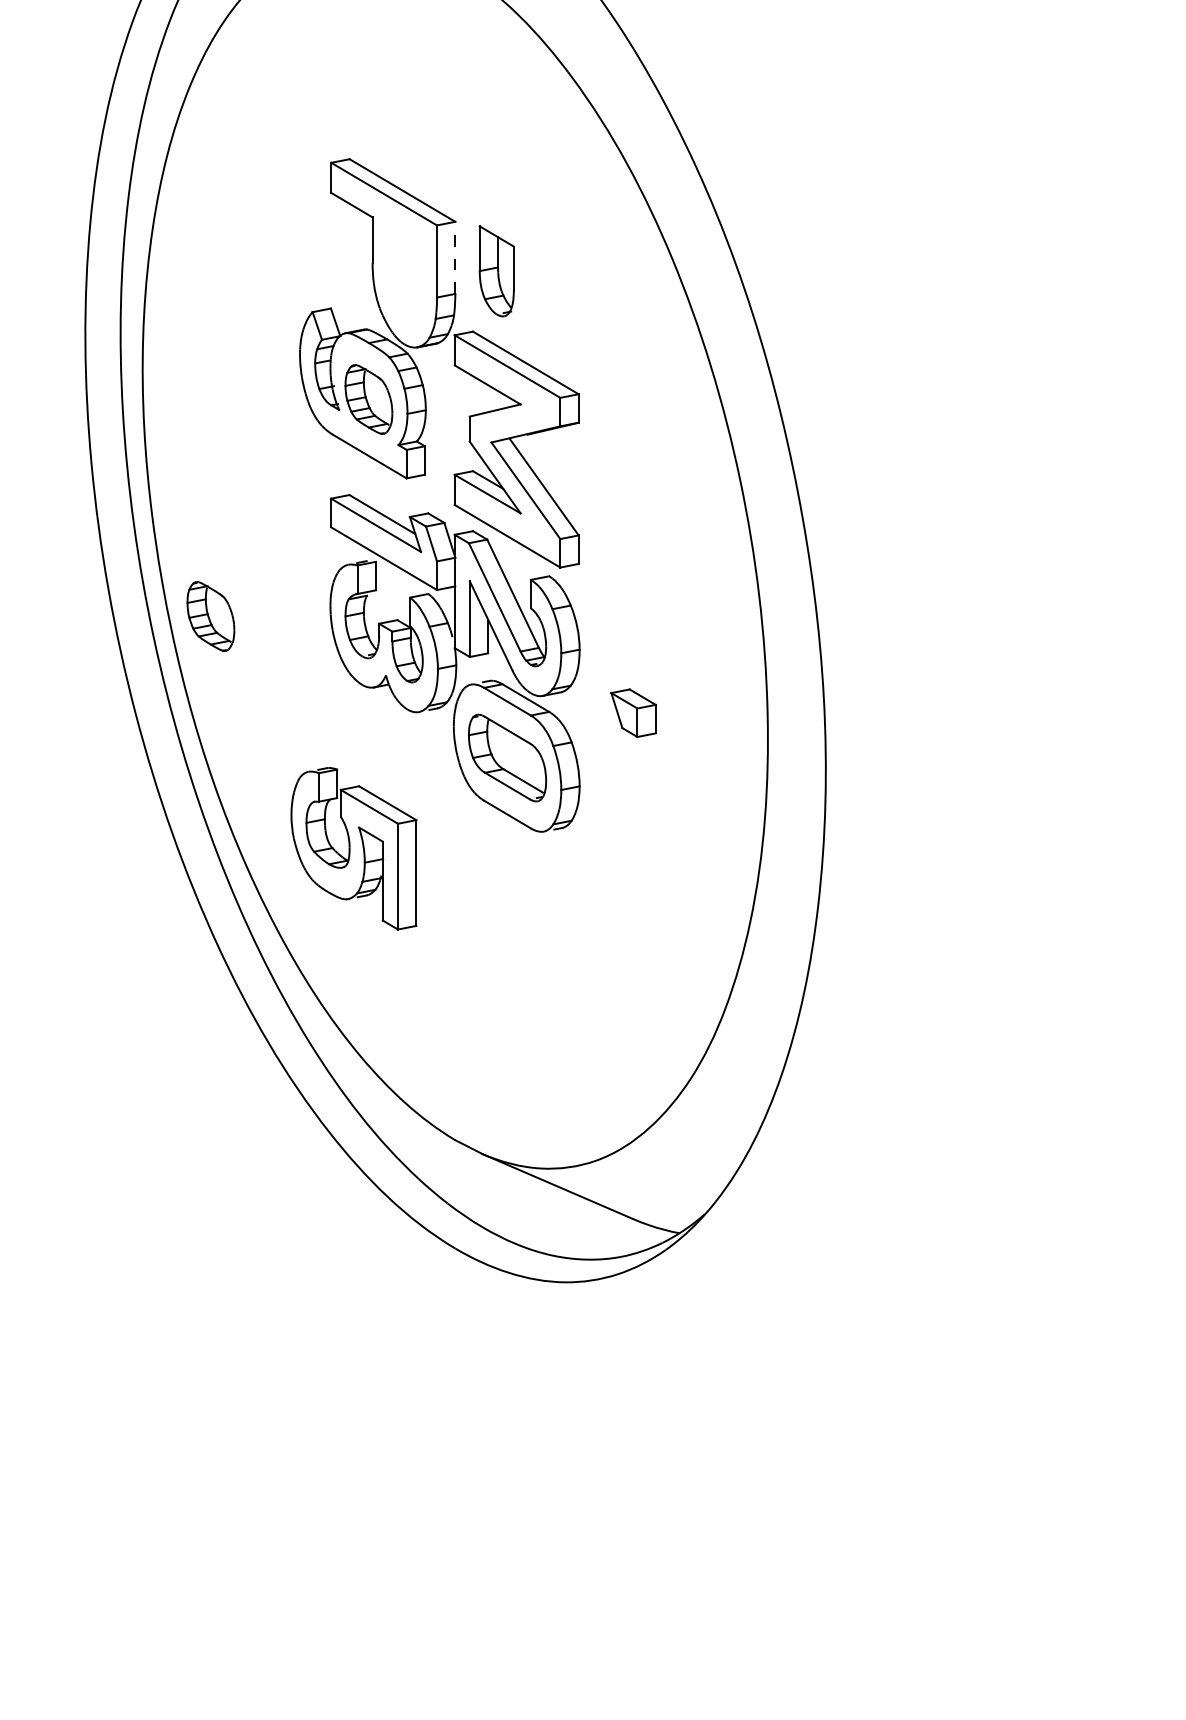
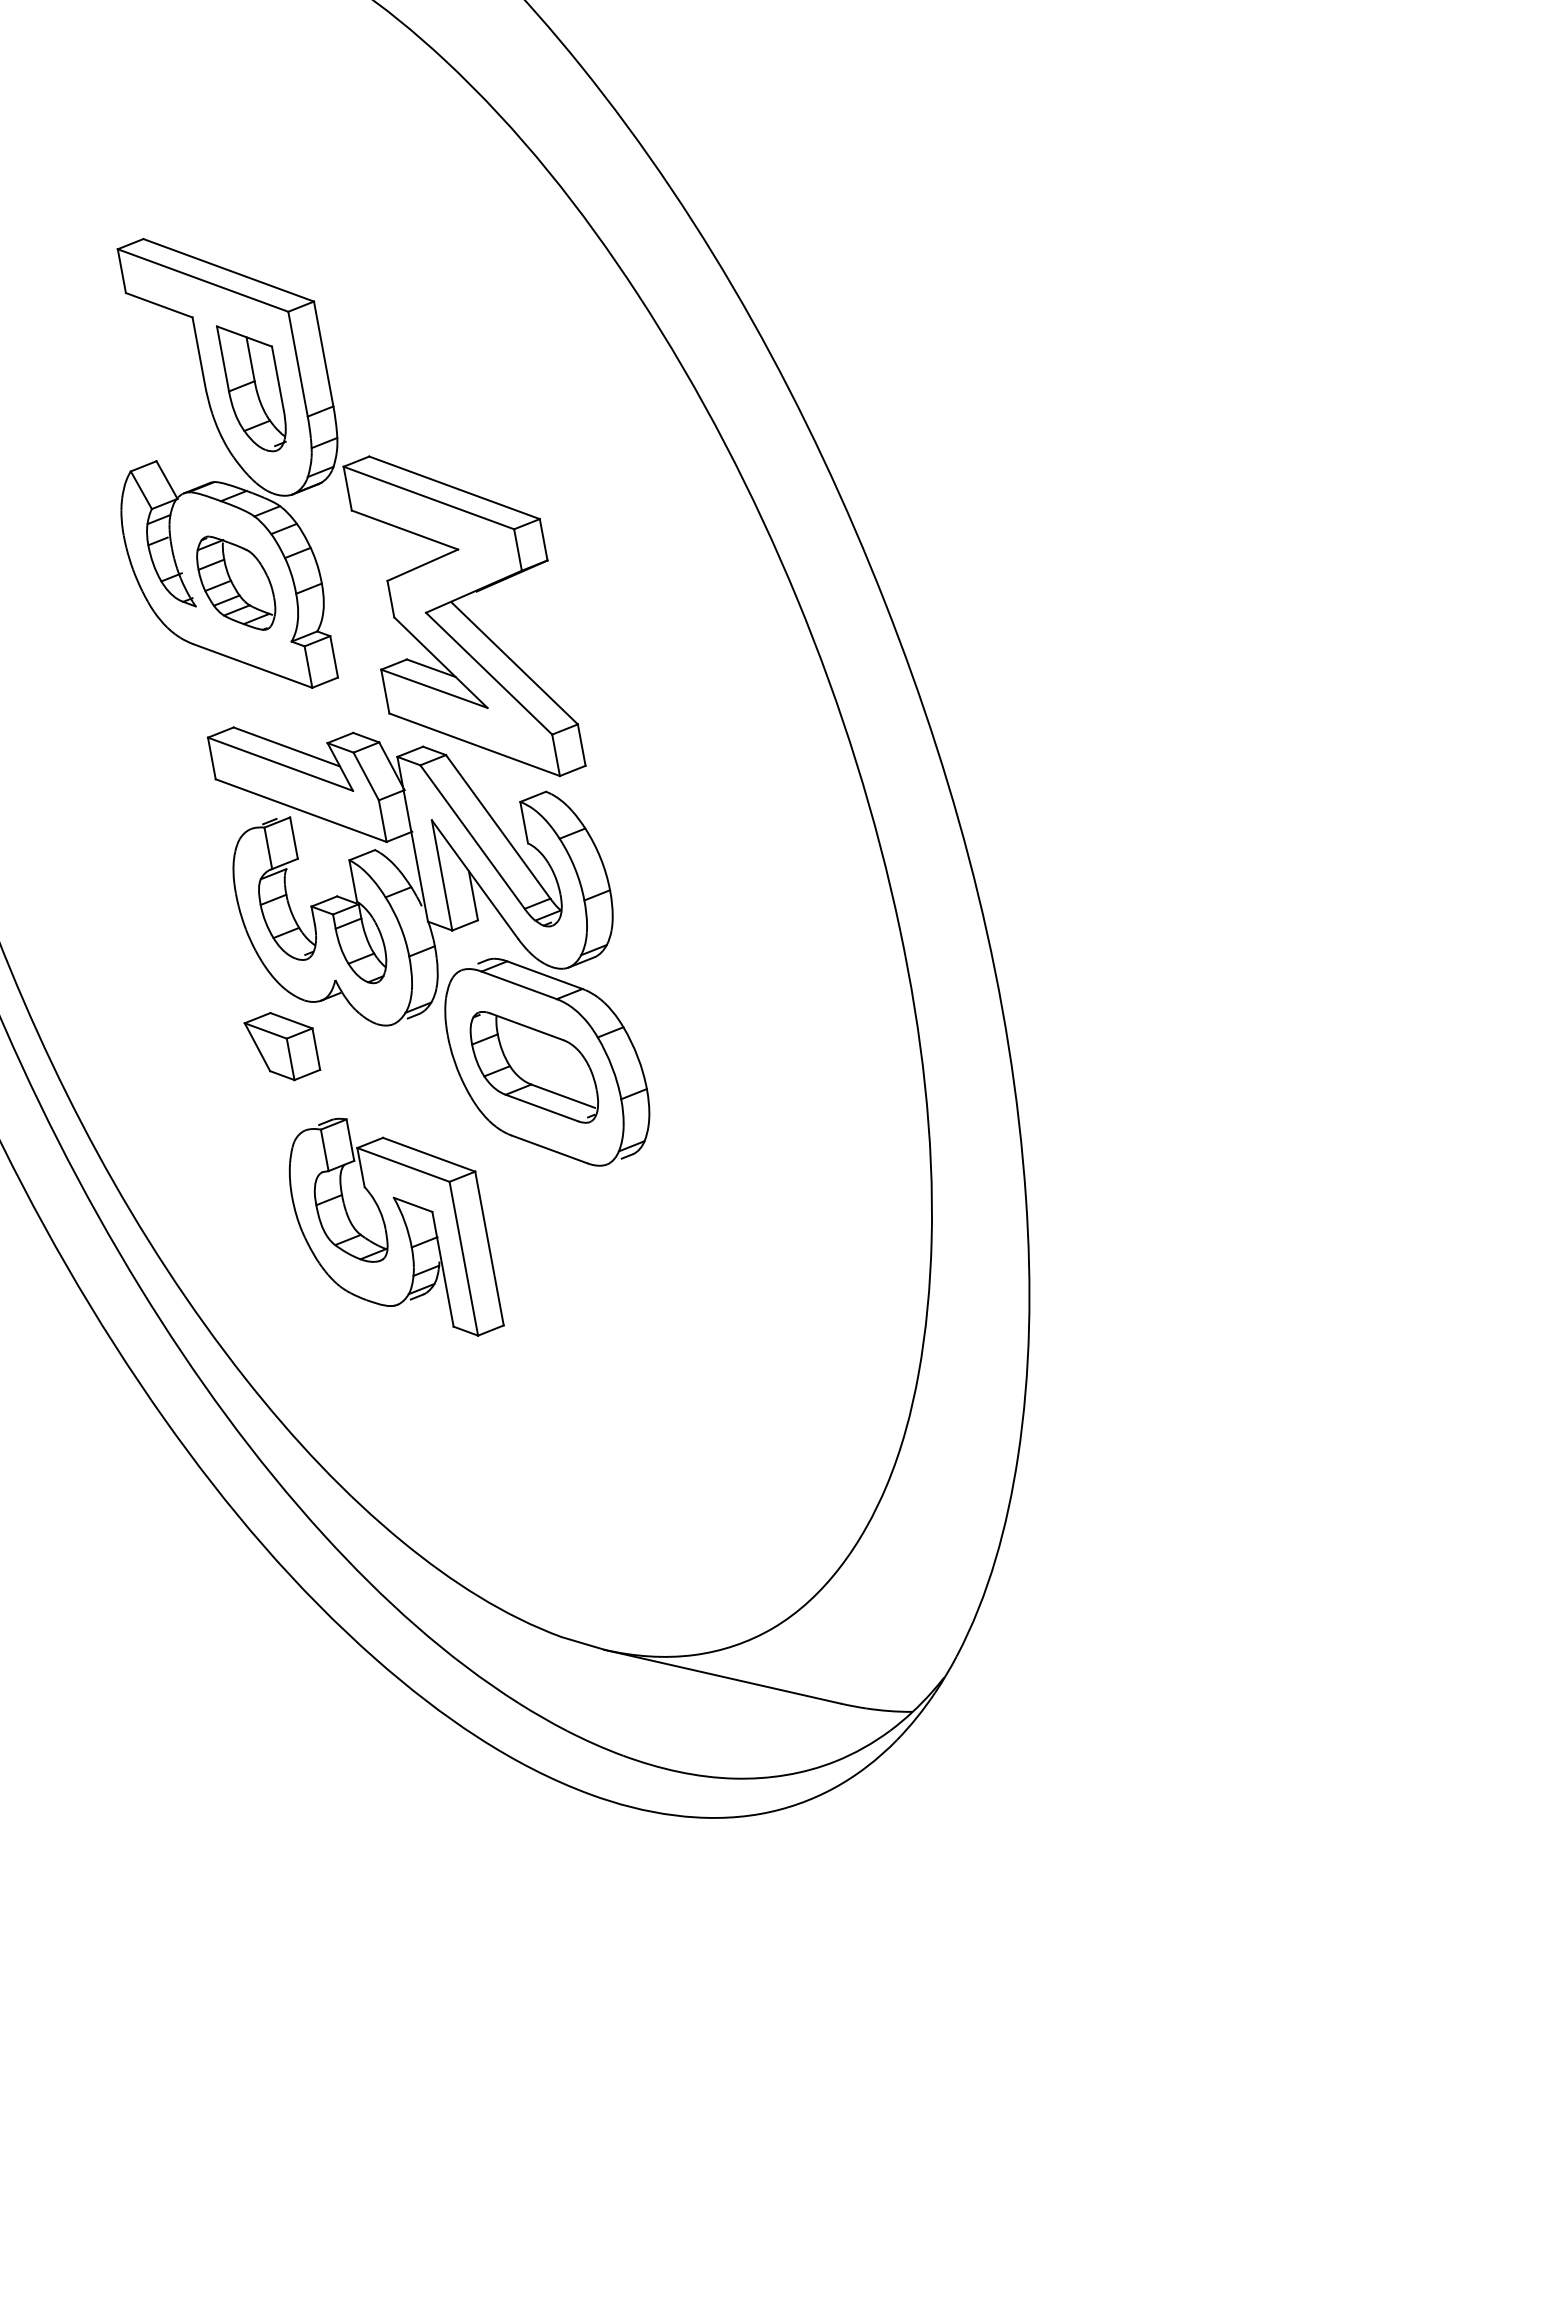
line: (455, 257) -> (323, 353), dashed -> solid
part: (496, 271) -> (253, 387), moved
part: (210, 616) -> (64, 941), removed
part: (633, 713) -> (282, 1046), moved
part: (353, 848) -> (391, 1229), moved

